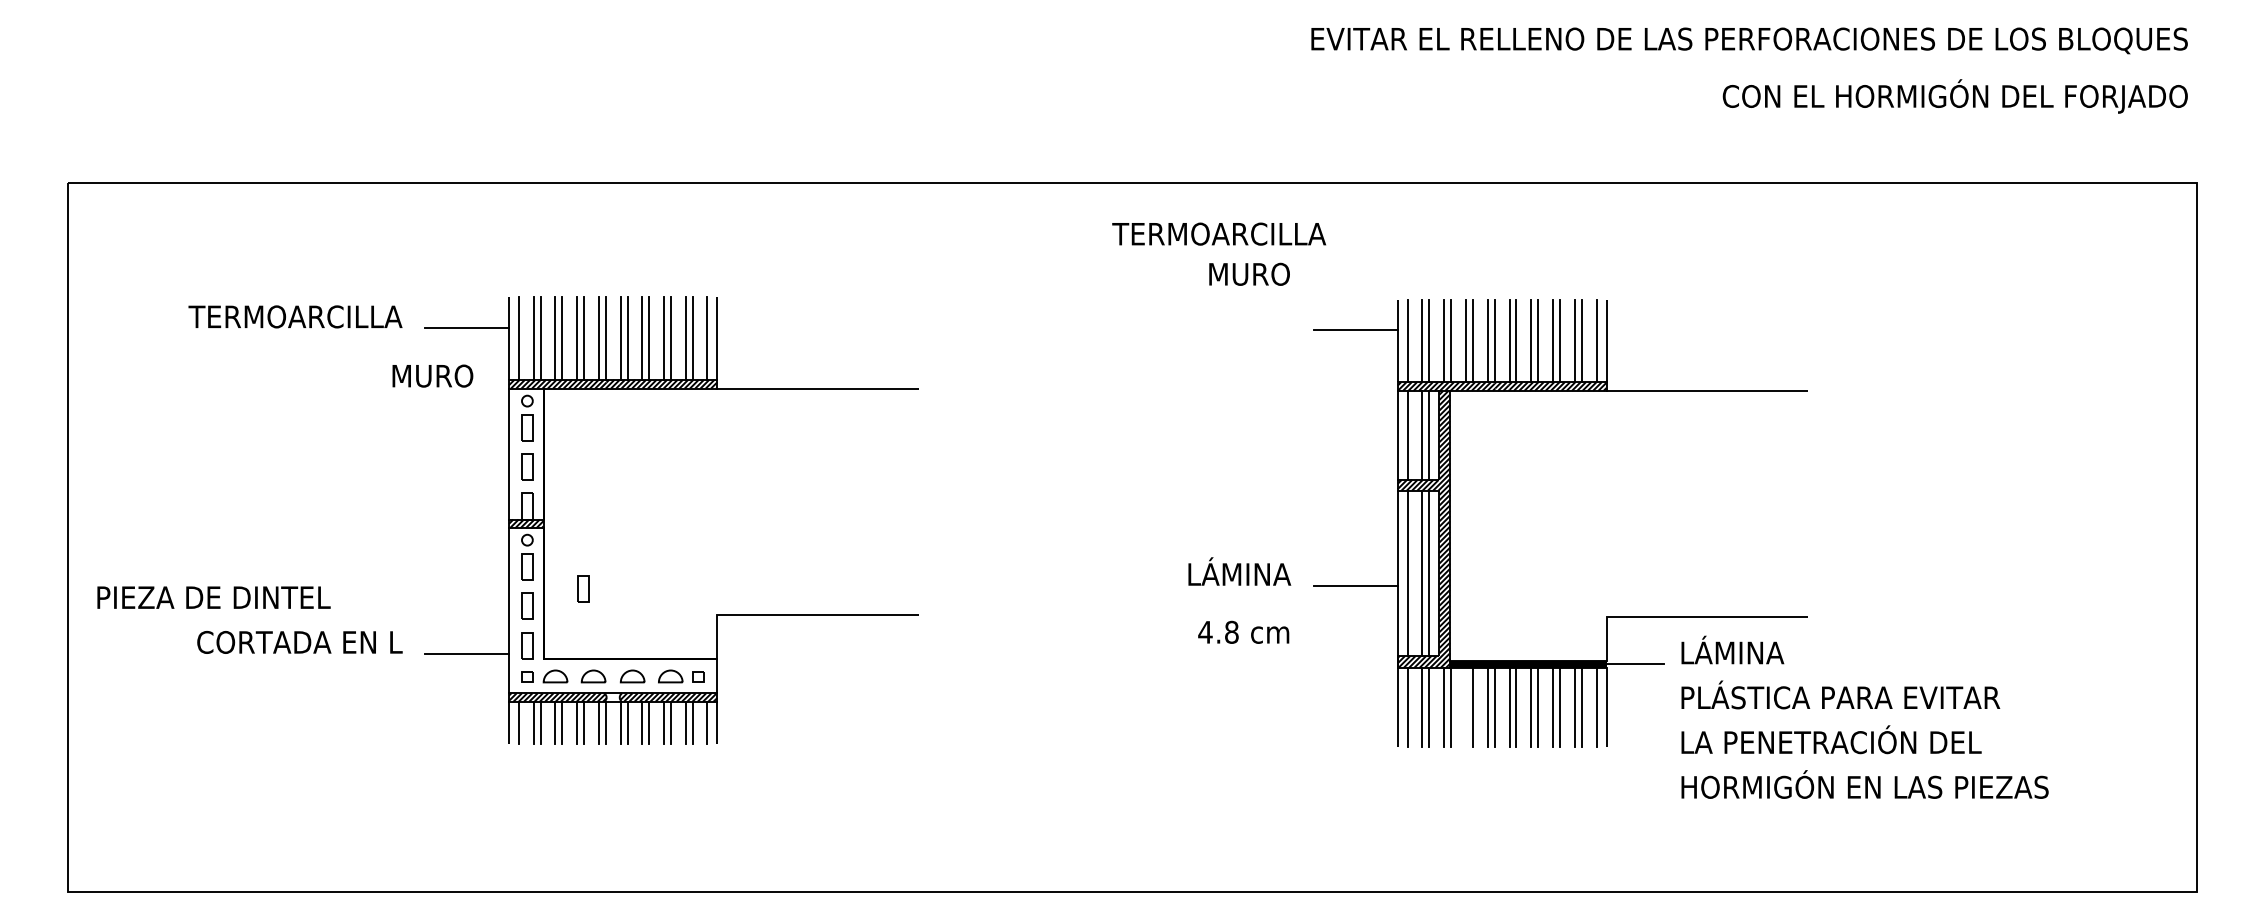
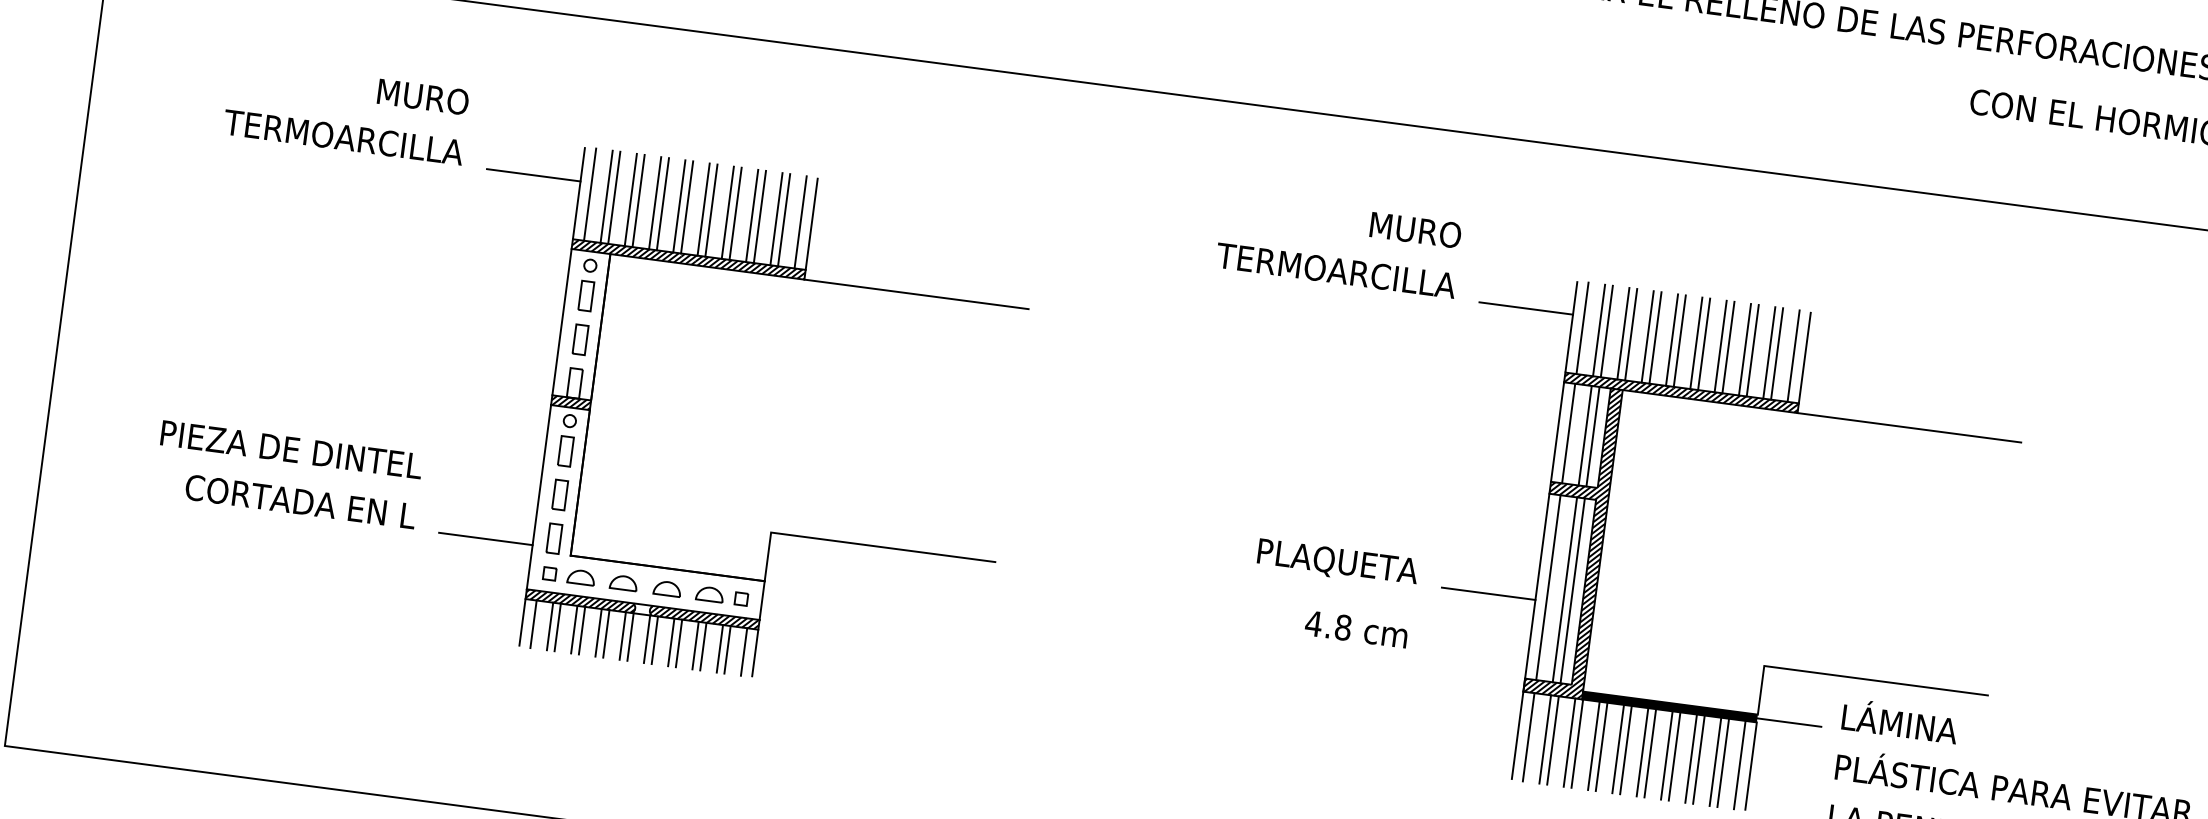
text: (1218, 233) -> (1335, 269), moved
text: (432, 375) -> (422, 96), moved
text: (1210, 573) -> (1328, 558), LÁMINA -> PLAQUETA
part: (583, 588) -> (625, 483), removed
text: (213, 597) -> (291, 449), moved
line: (1465, 706) -> (1593, 744), added

